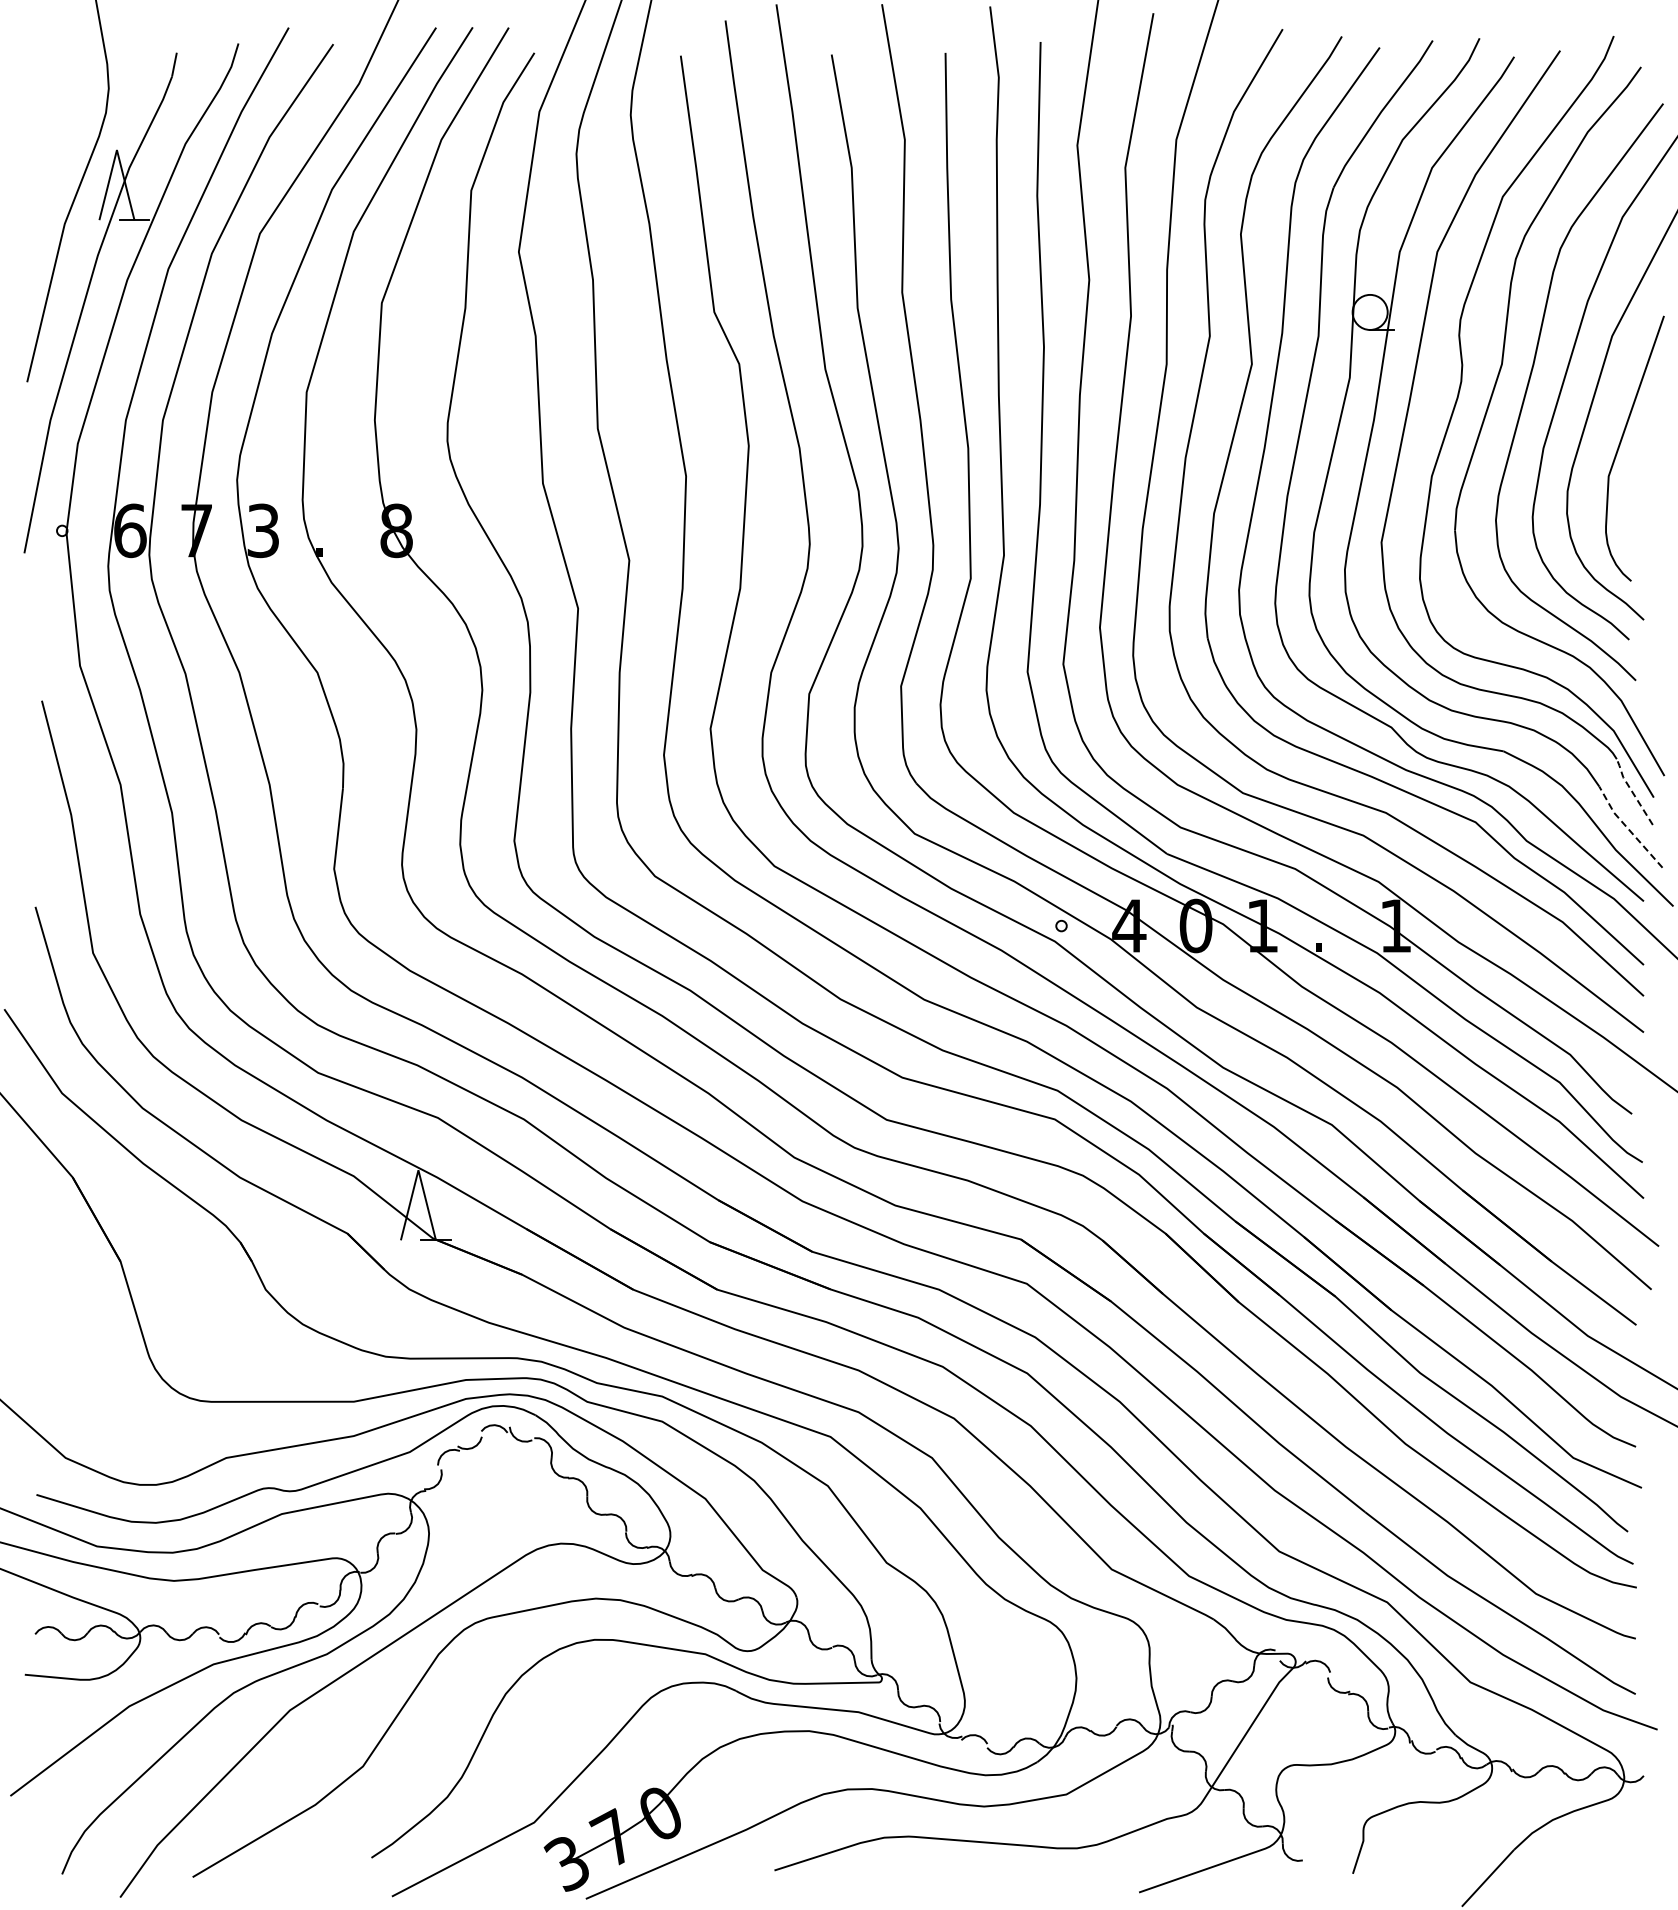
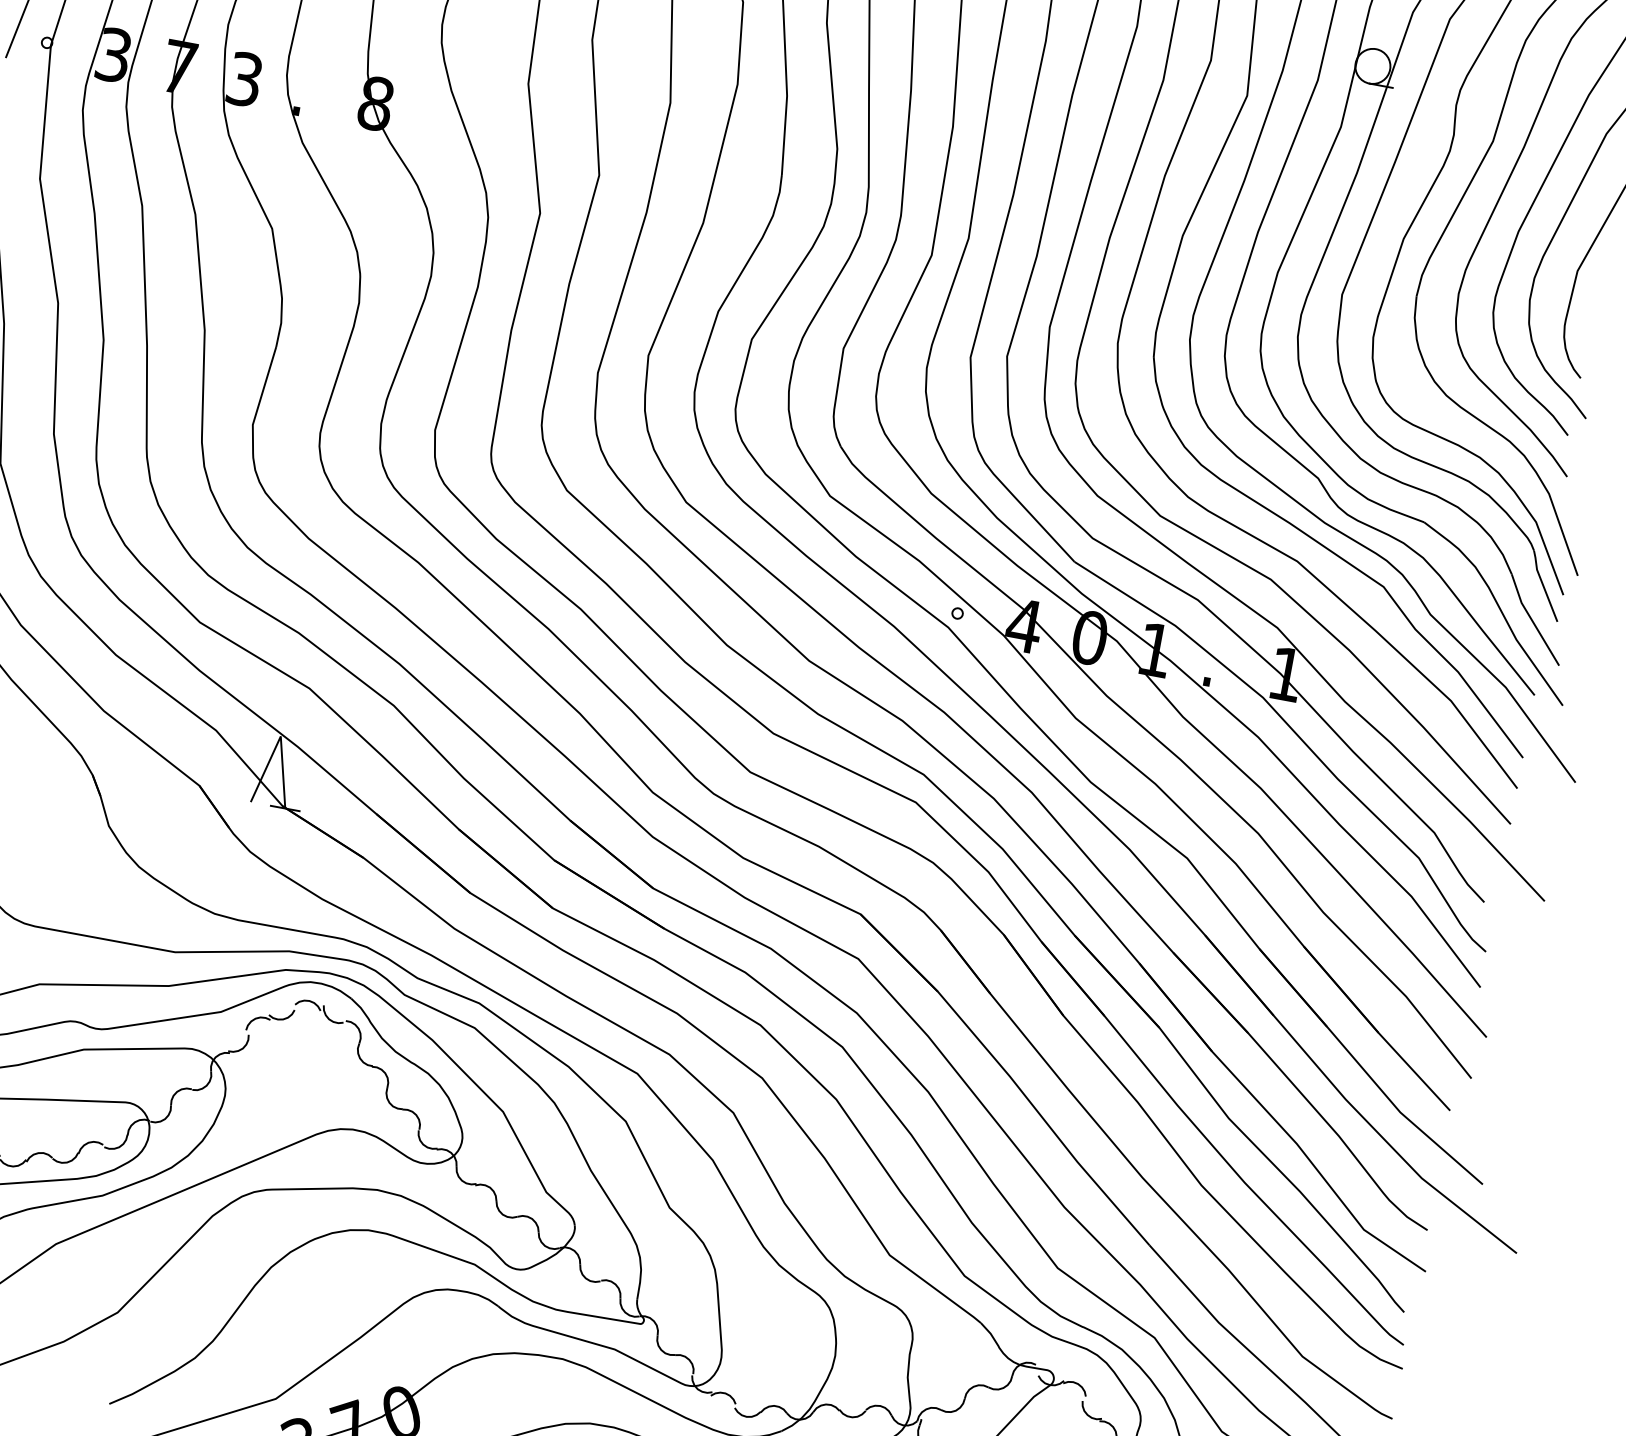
text: (130, 530) -> (114, 54), 6 -> 3
line: (1631, 791) -> (1542, 585), dashed -> solid
line: (1627, 828) -> (1531, 620), dashed -> solid

